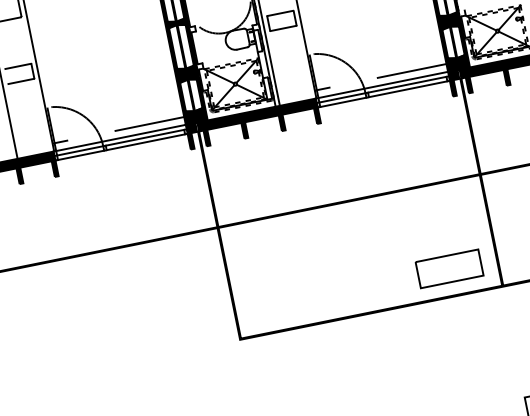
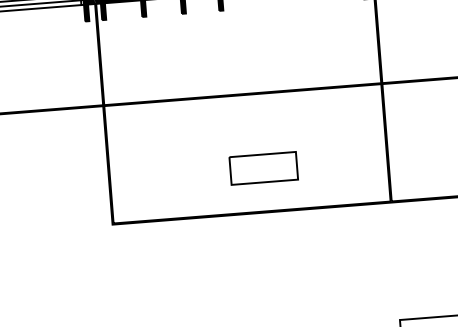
part: (449, 268) -> (263, 168), moved

